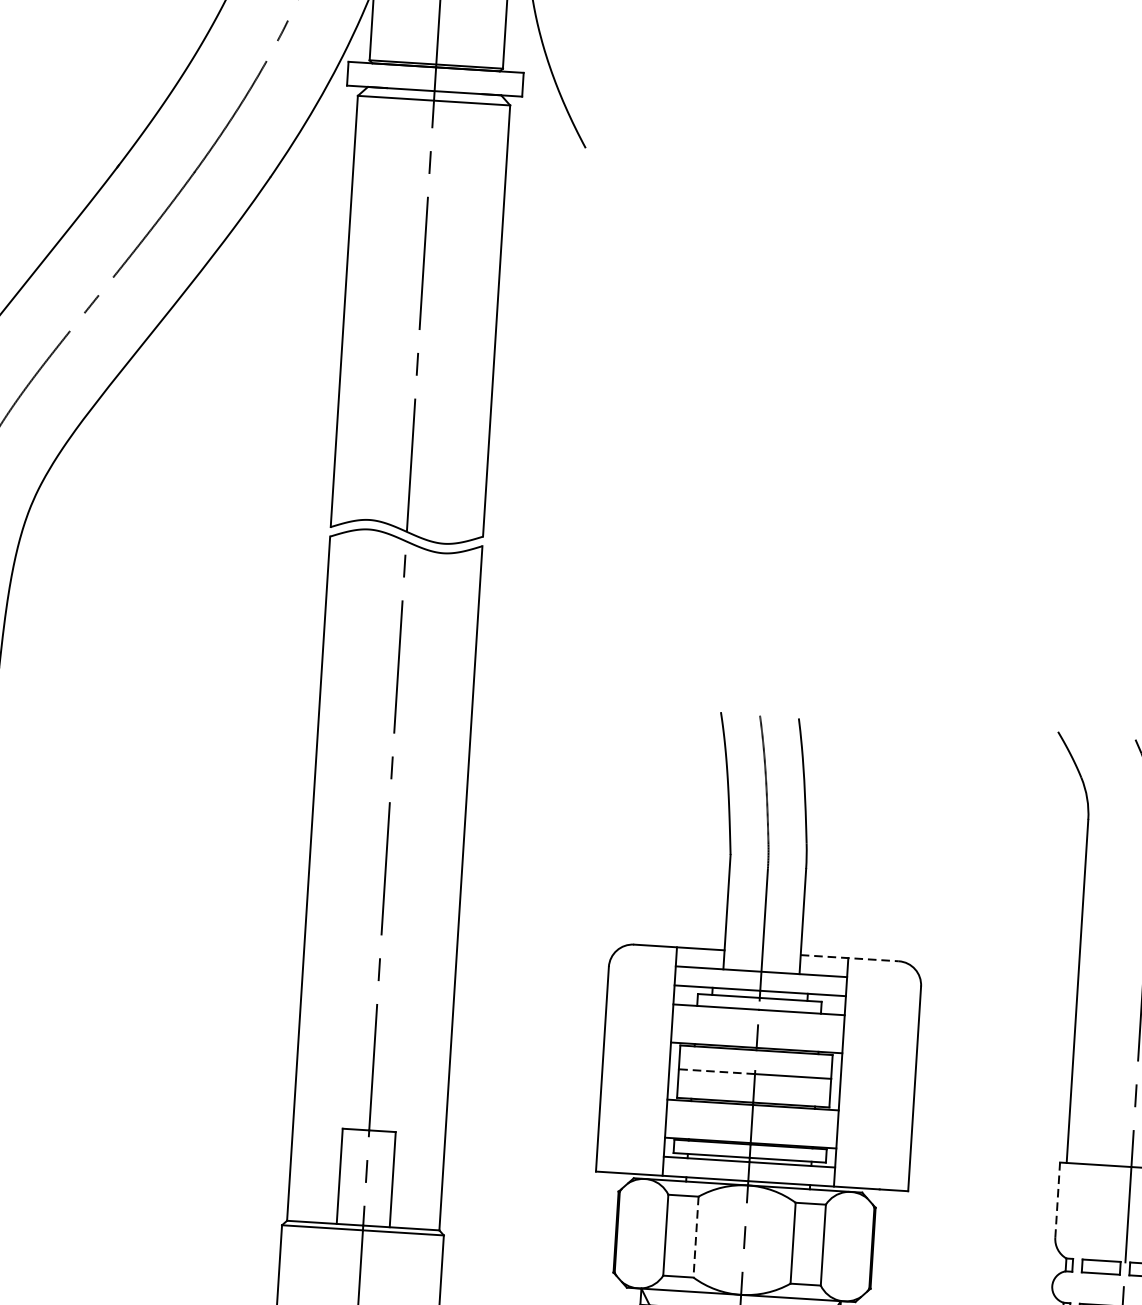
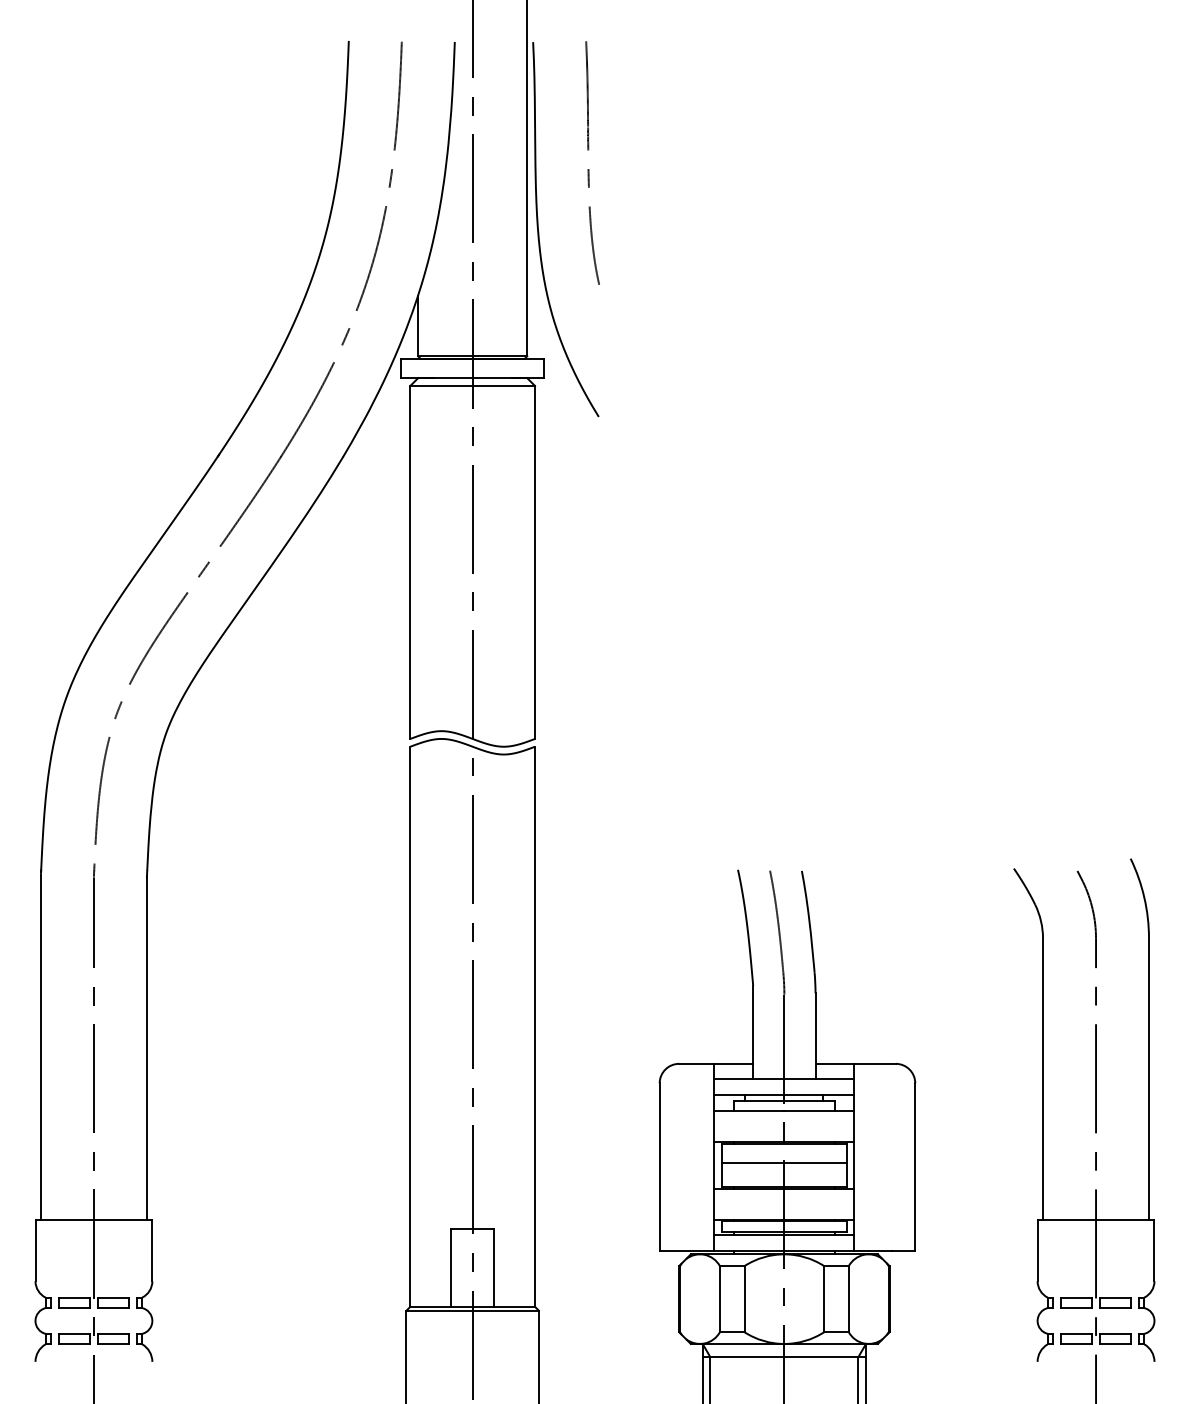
line: (850, 957) -> (856, 1063), dashed -> solid
line: (716, 1072) -> (752, 1163), dashed -> solid
line: (1057, 1200) -> (1037, 1250), dashed -> solid
line: (695, 1237) -> (744, 1299), dashed -> solid

